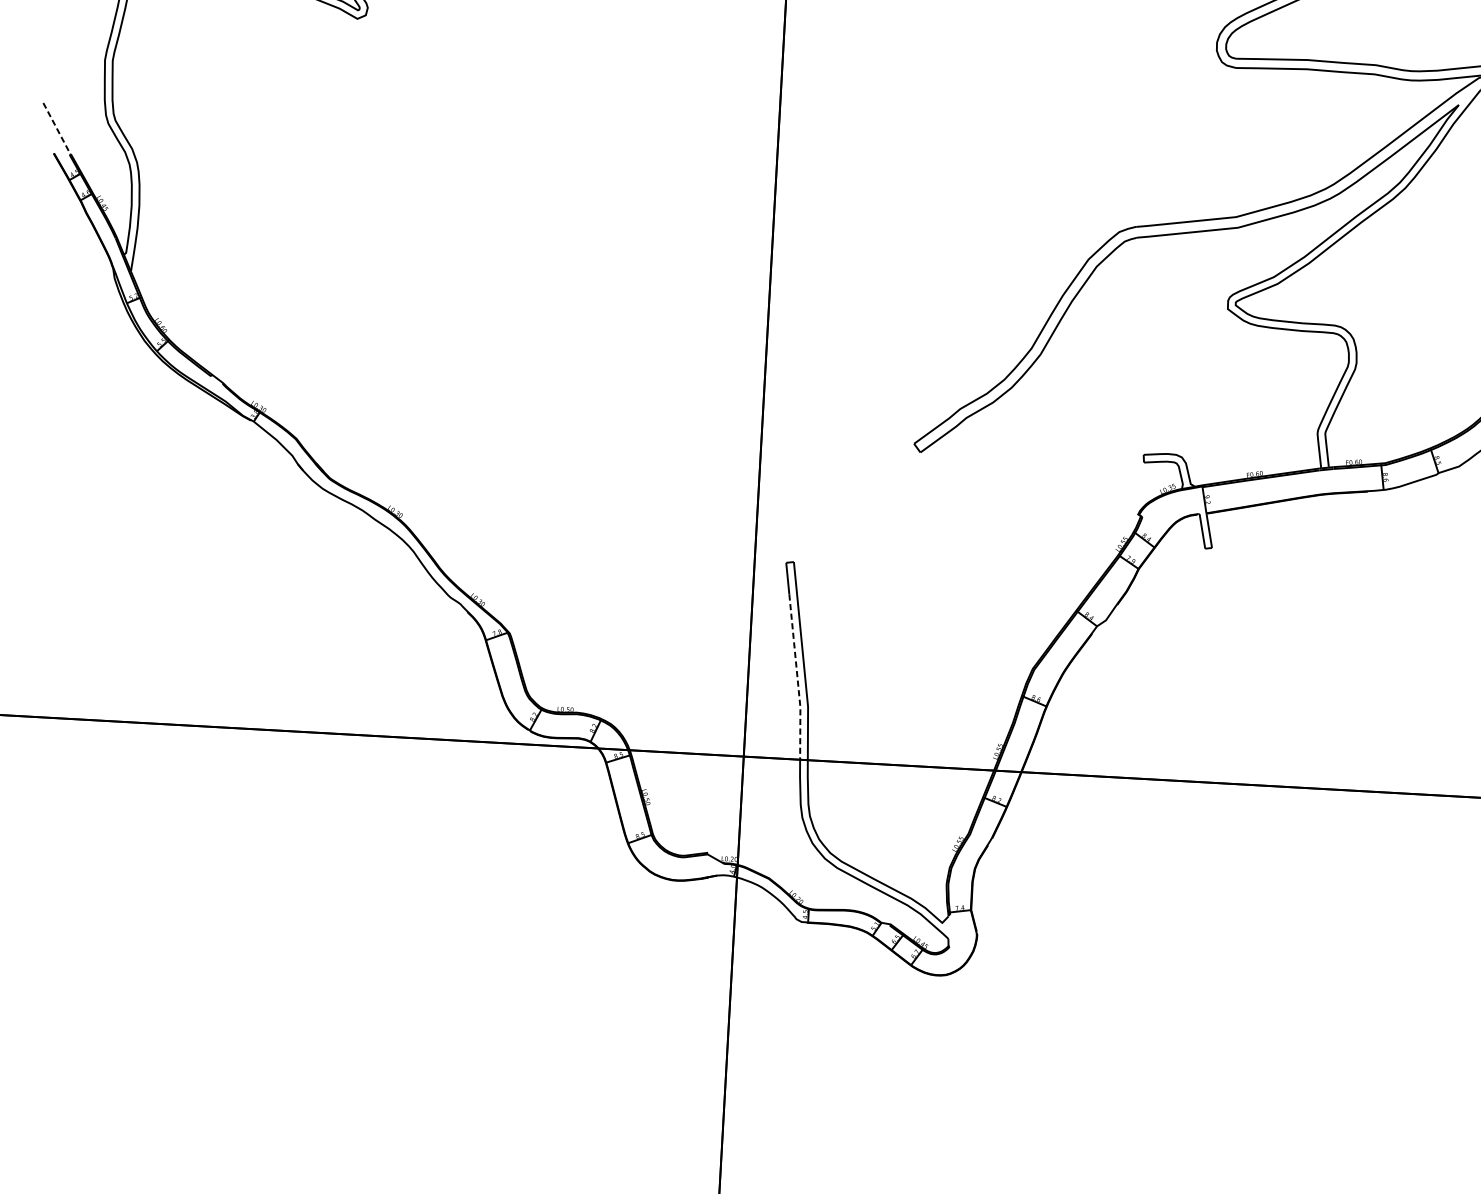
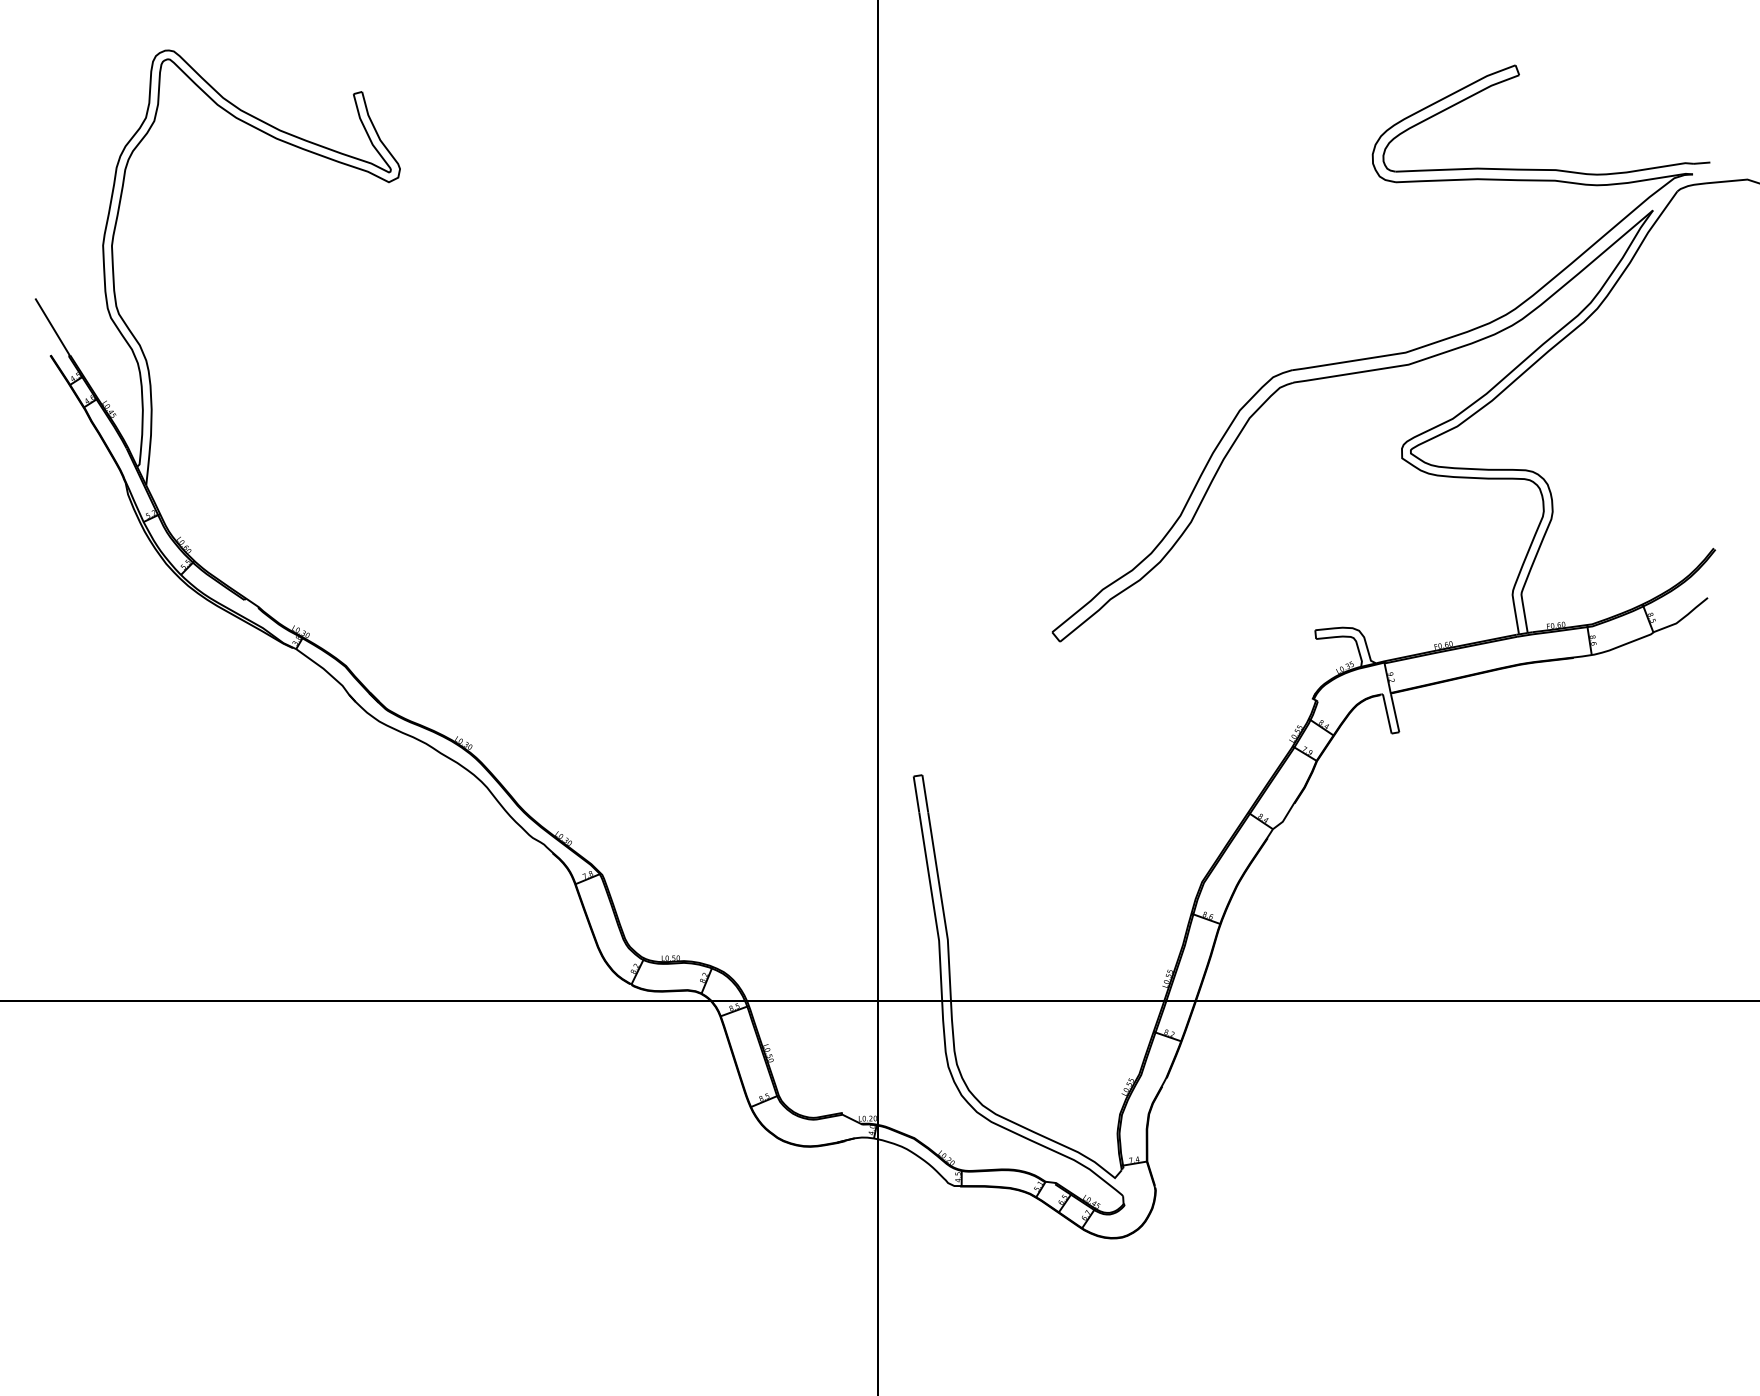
line: (57, 130) -> (53, 328), dashed -> solid
line: (797, 678) -> (933, 907), dashed -> solid

